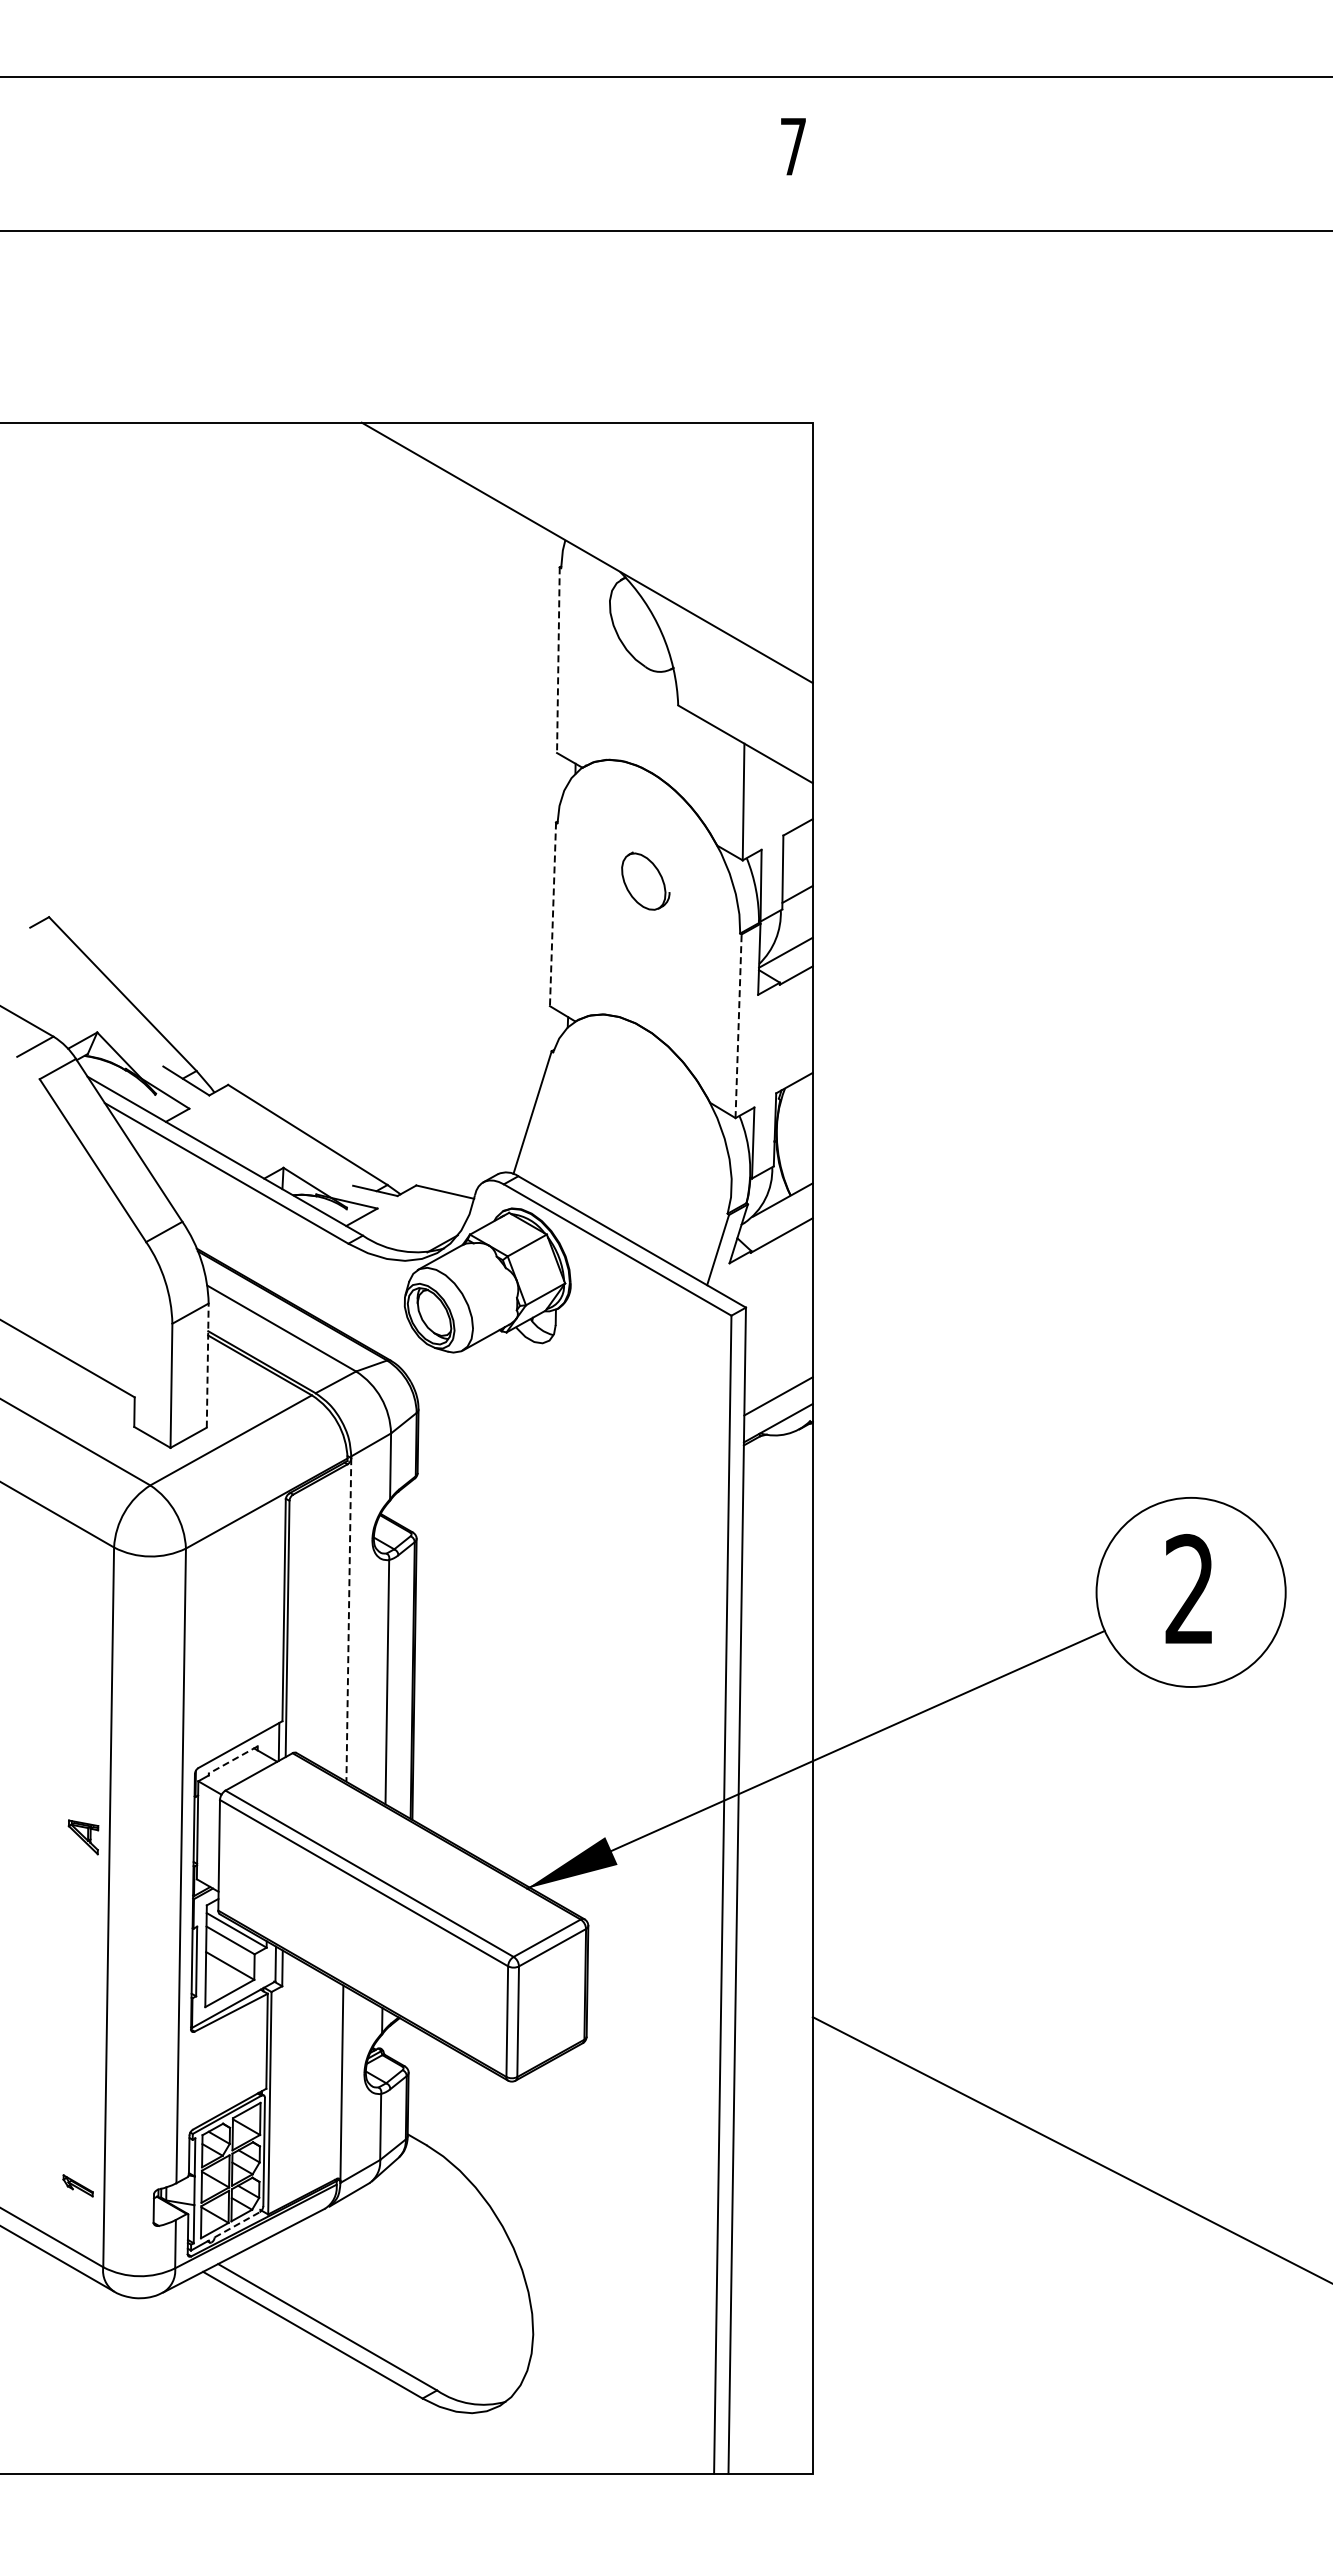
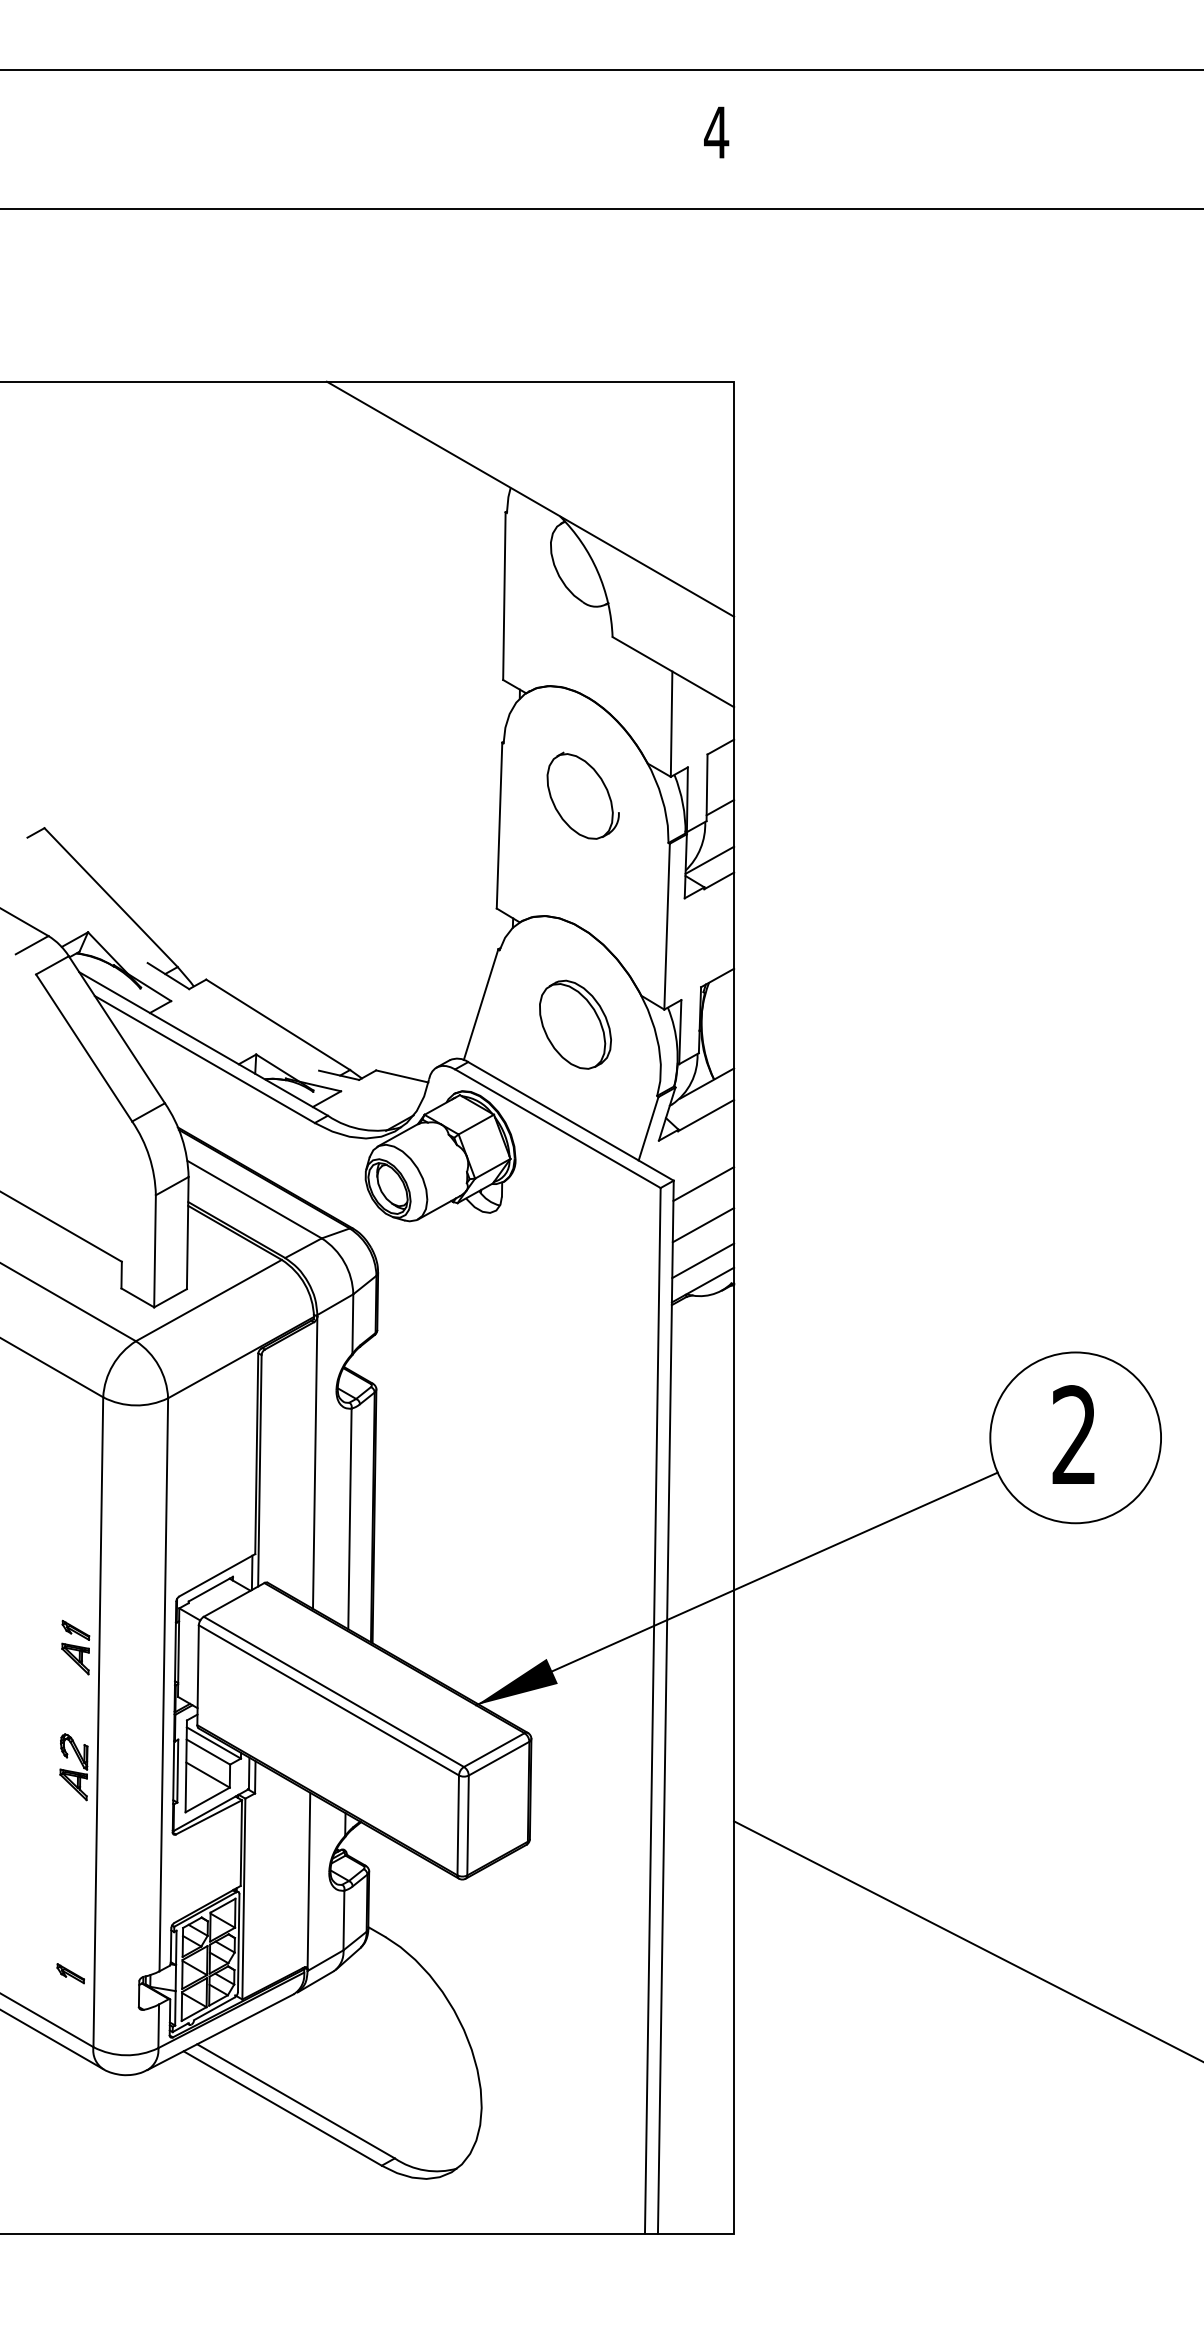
text: (793, 146) -> (716, 132), 7 -> 4
line: (558, 660) -> (504, 596), dashed -> solid
part: (645, 880) -> (583, 795), size x1.67
line: (553, 914) -> (499, 825), dashed -> solid
line: (738, 1026) -> (667, 926), dashed -> solid
part: (636, 1134) -> (574, 1024), added
line: (778, 1311) -> (703, 1184), added
line: (778, 1356) -> (703, 1224), added
line: (207, 1365) -> (187, 1232), dashed -> solid
line: (348, 1619) -> (314, 1462), dashed -> solid
line: (232, 1760) -> (210, 1589), dashed -> solid
part: (83, 1805) -> (75, 1630), added
part: (81, 1956) -> (73, 1766), added
line: (237, 2224) -> (214, 2008), dashed -> solid

